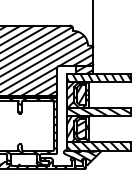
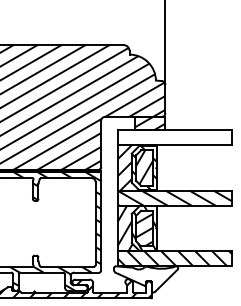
hatch: (98, 77) -> (174, 137), removed
hatch: (82, 155) -> (146, 275), removed

